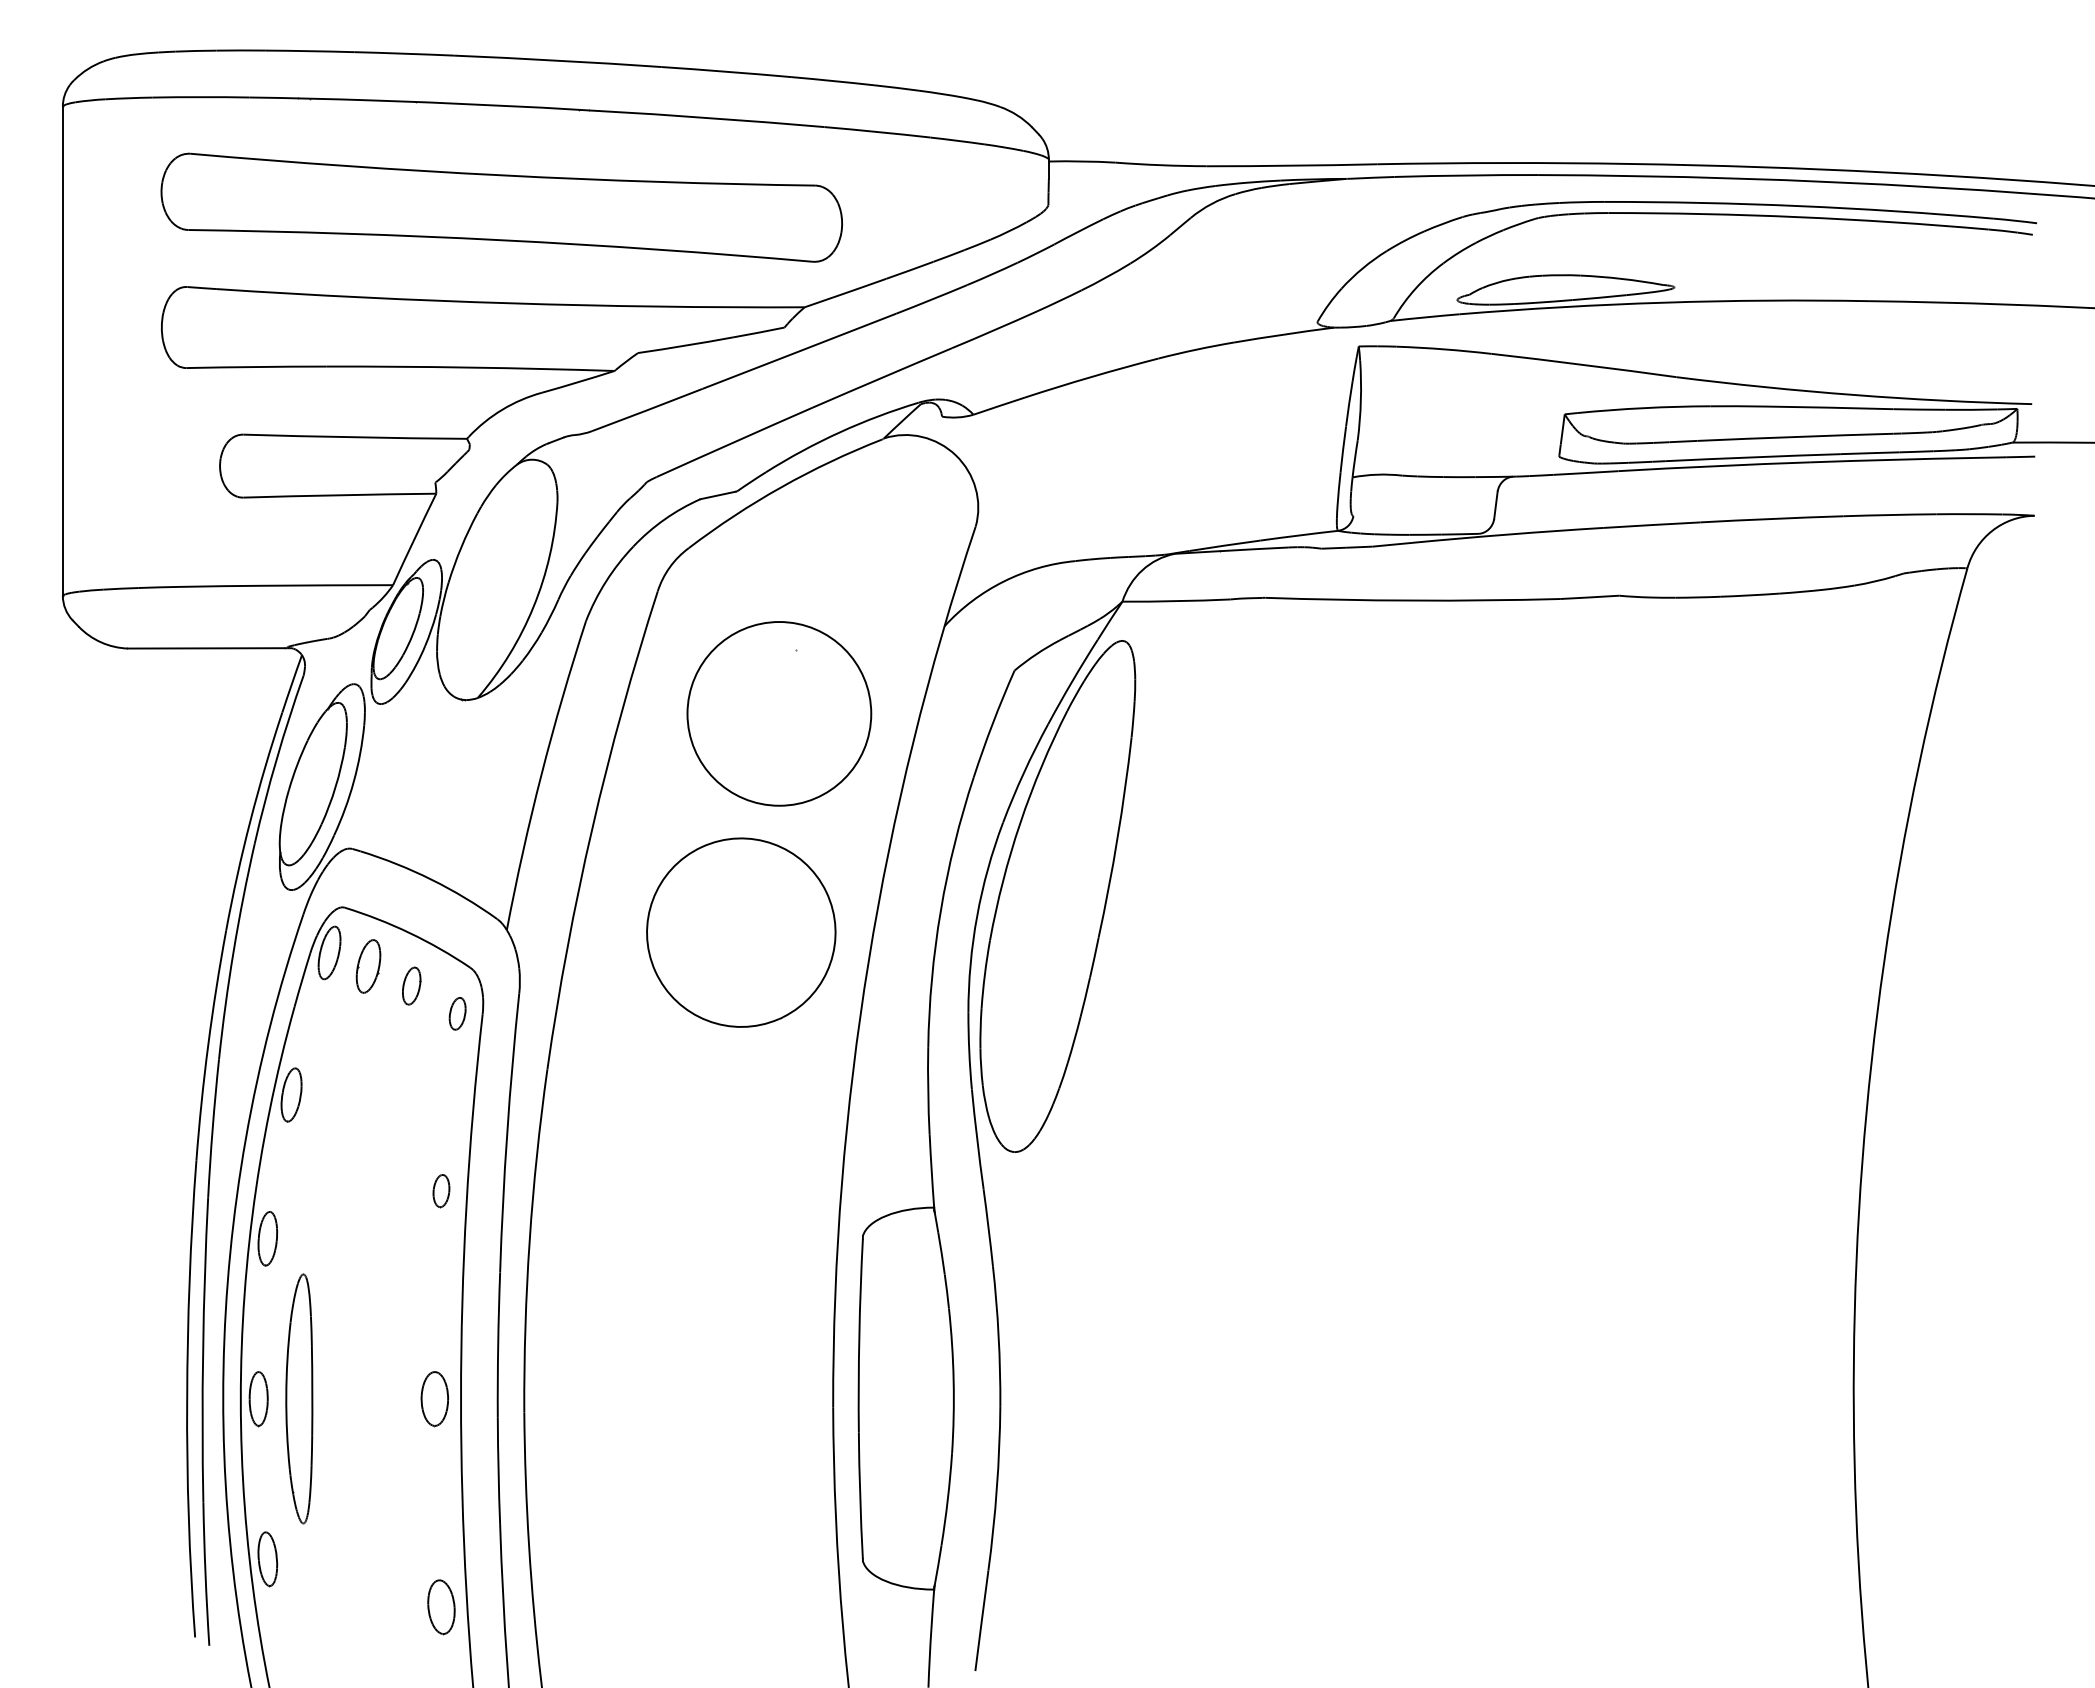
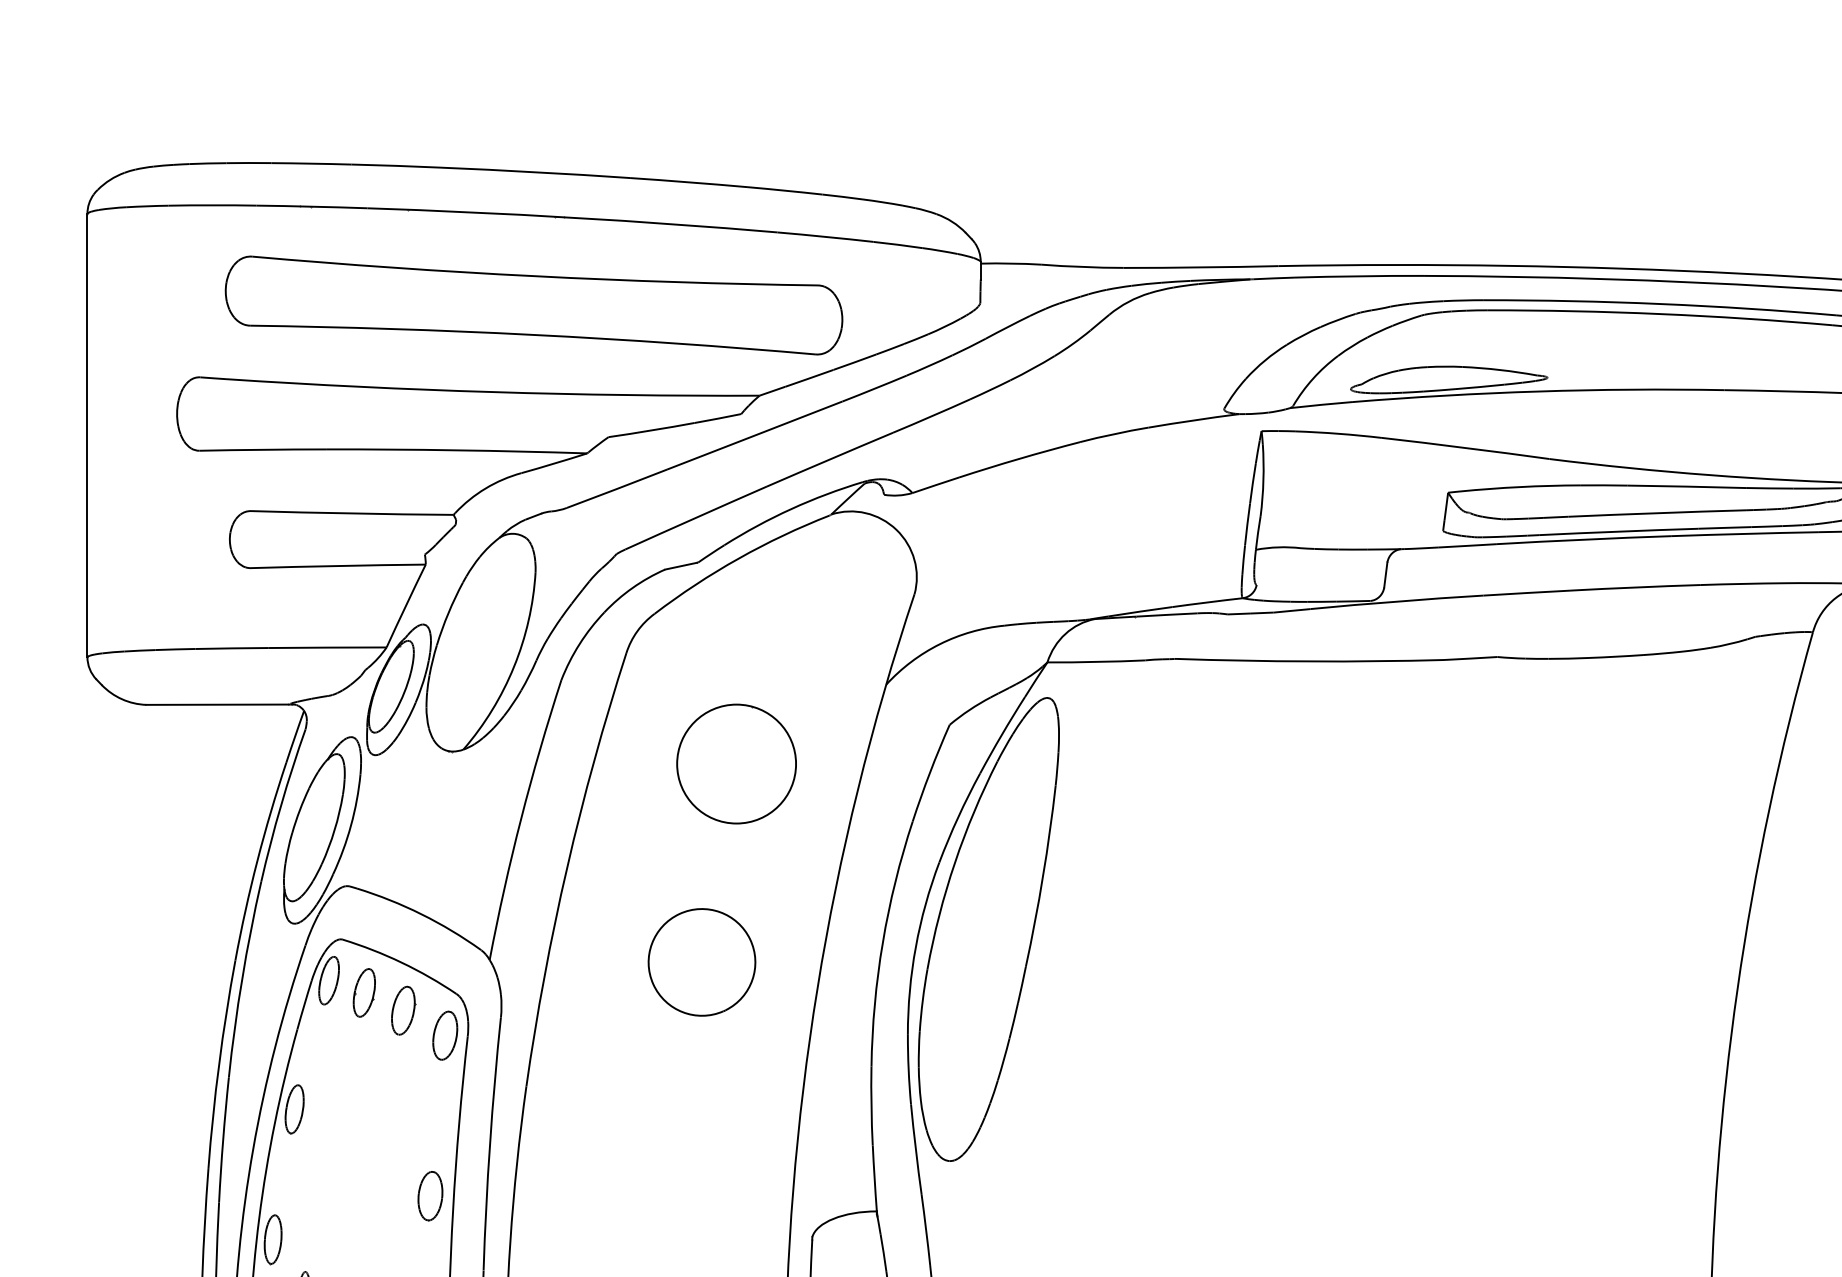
part: (501, 207) -> (533, 305), moved
circle: (779, 713) -> (736, 763), size x0.71
part: (740, 932) -> (701, 962), size x0.62
part: (411, 985) -> (403, 1010), size x1.43
part: (457, 1013) -> (444, 1035), size x1.67
part: (441, 1191) -> (430, 1196), size x1.67

